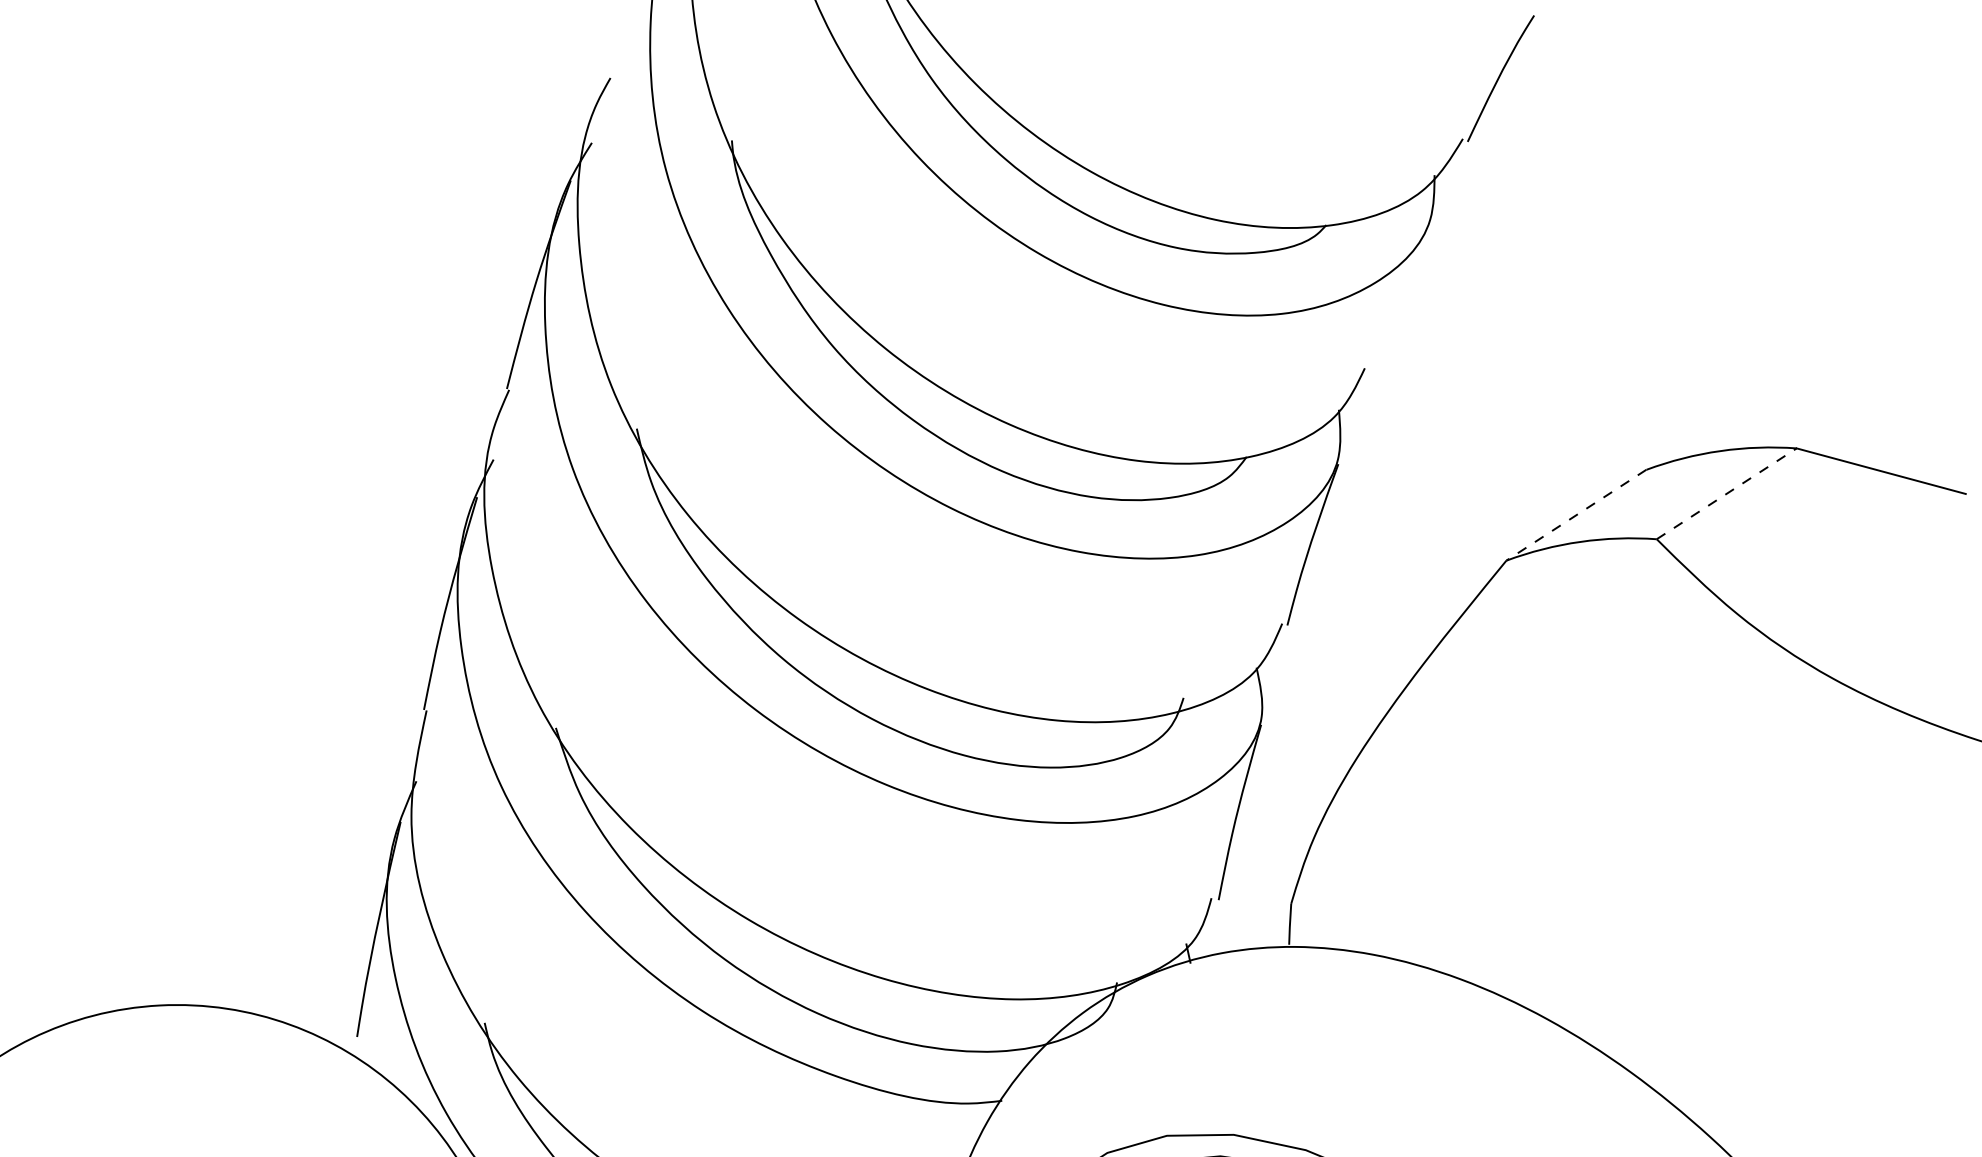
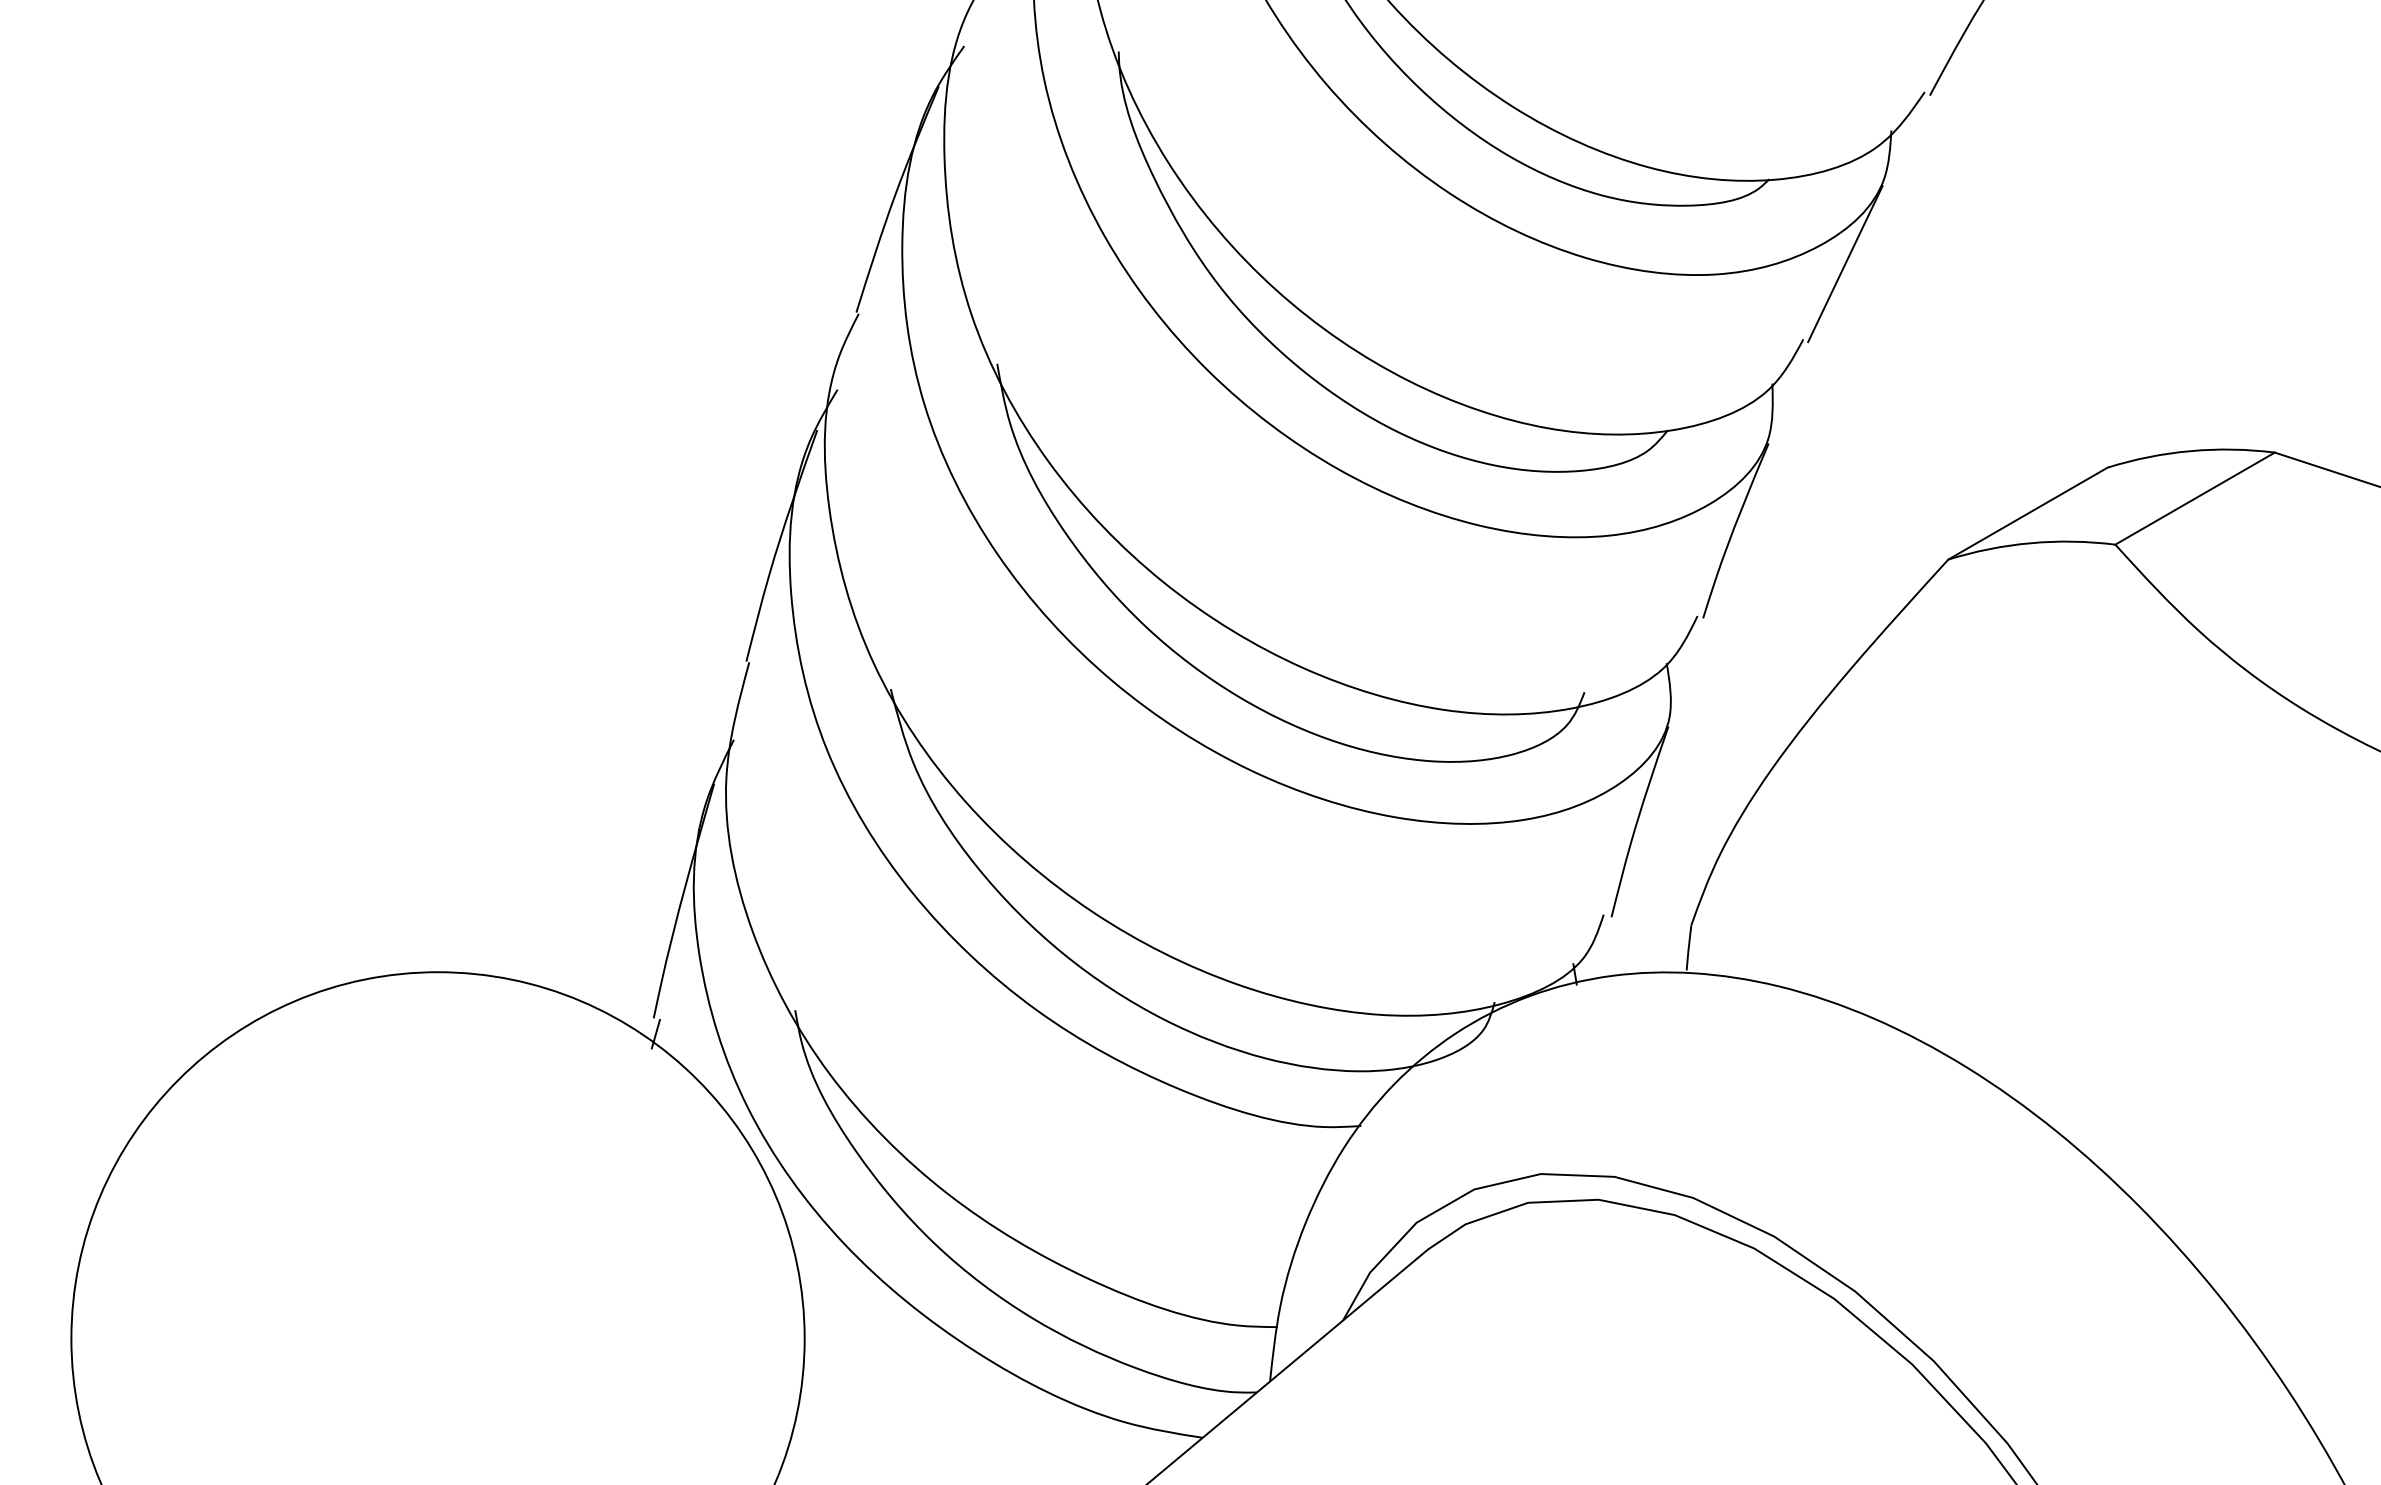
line: (1399, 298) -> (1845, 264), added
line: (1727, 493) -> (2195, 498), dashed -> solid
line: (1575, 515) -> (2027, 513), dashed -> solid
line: (359, 1050) -> (655, 1033), added

